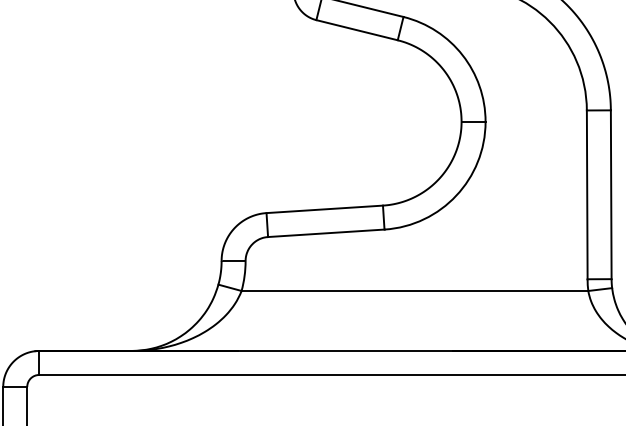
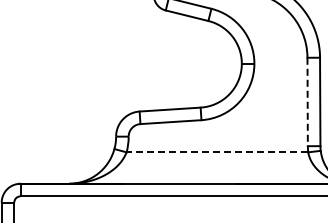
line: (586, 195) -> (307, 102), solid -> dashed
line: (415, 291) -> (217, 152), solid -> dashed

